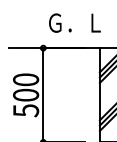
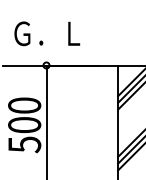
text: (74, 22) -> (46, 33), moved

